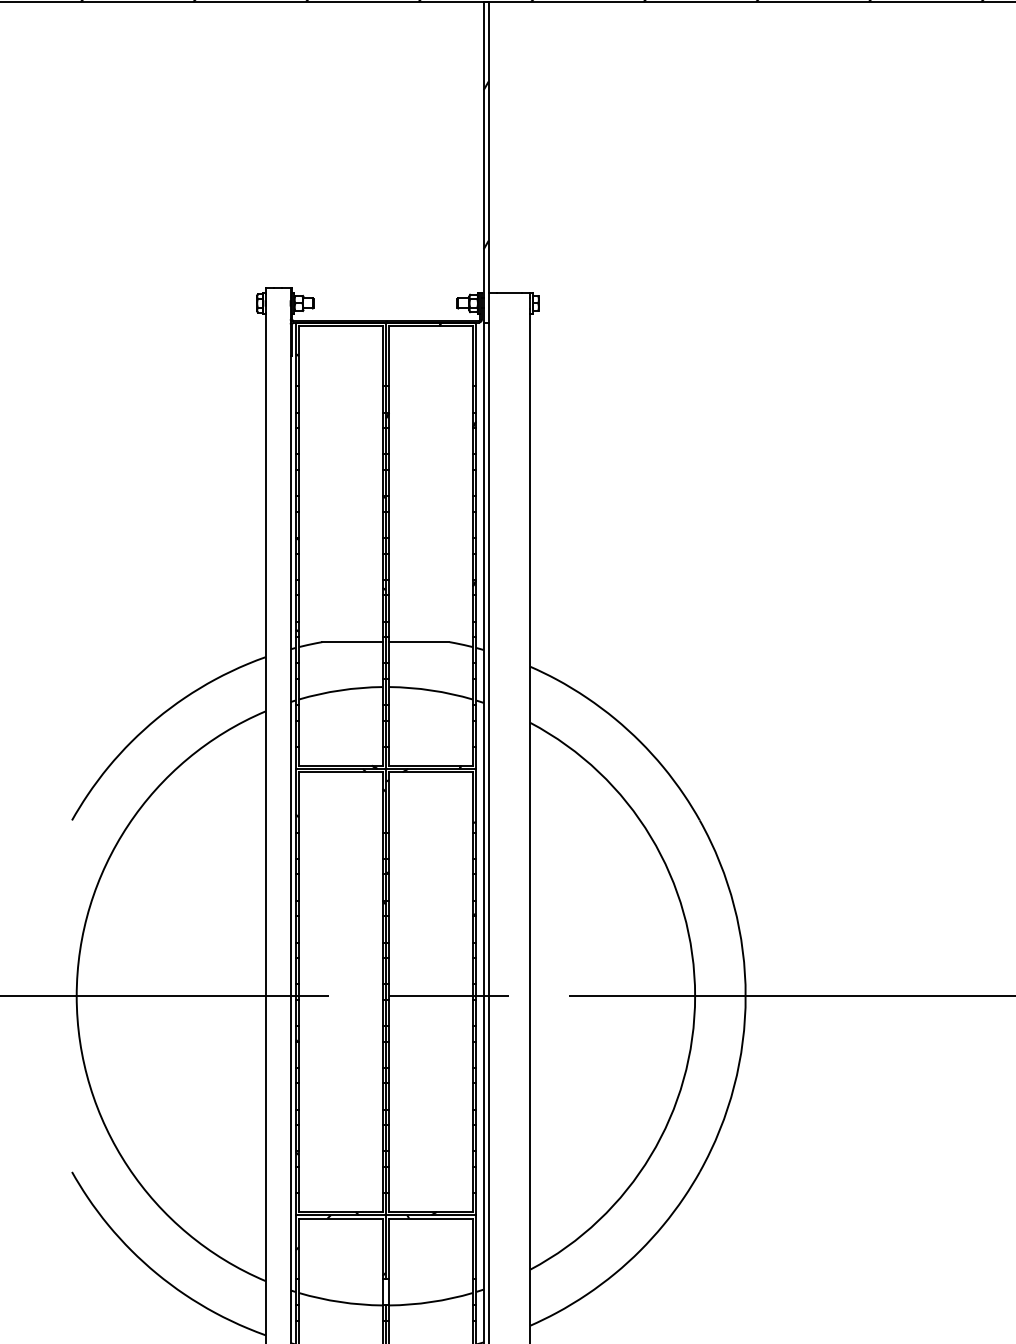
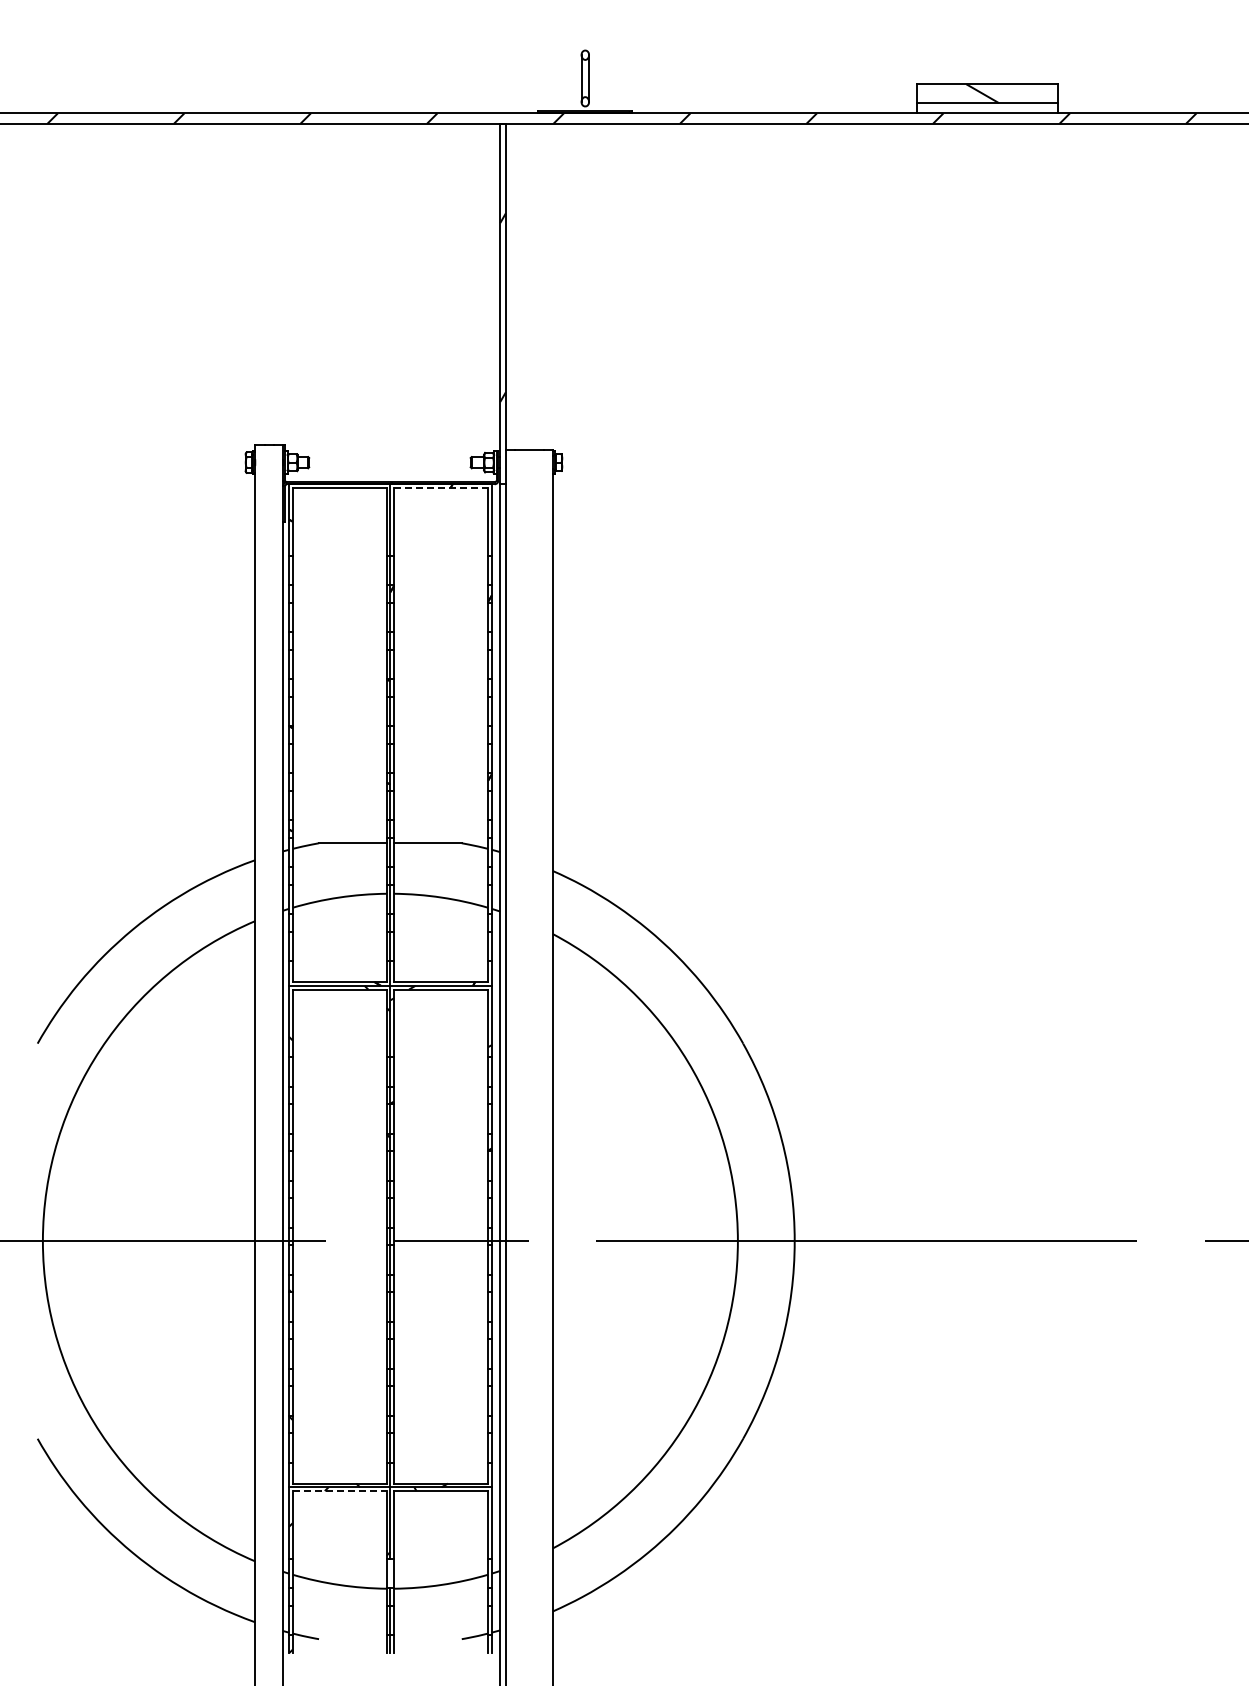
line: (431, 326) -> (441, 488), solid -> dashed
line: (340, 1218) -> (339, 1491), solid -> dashed

